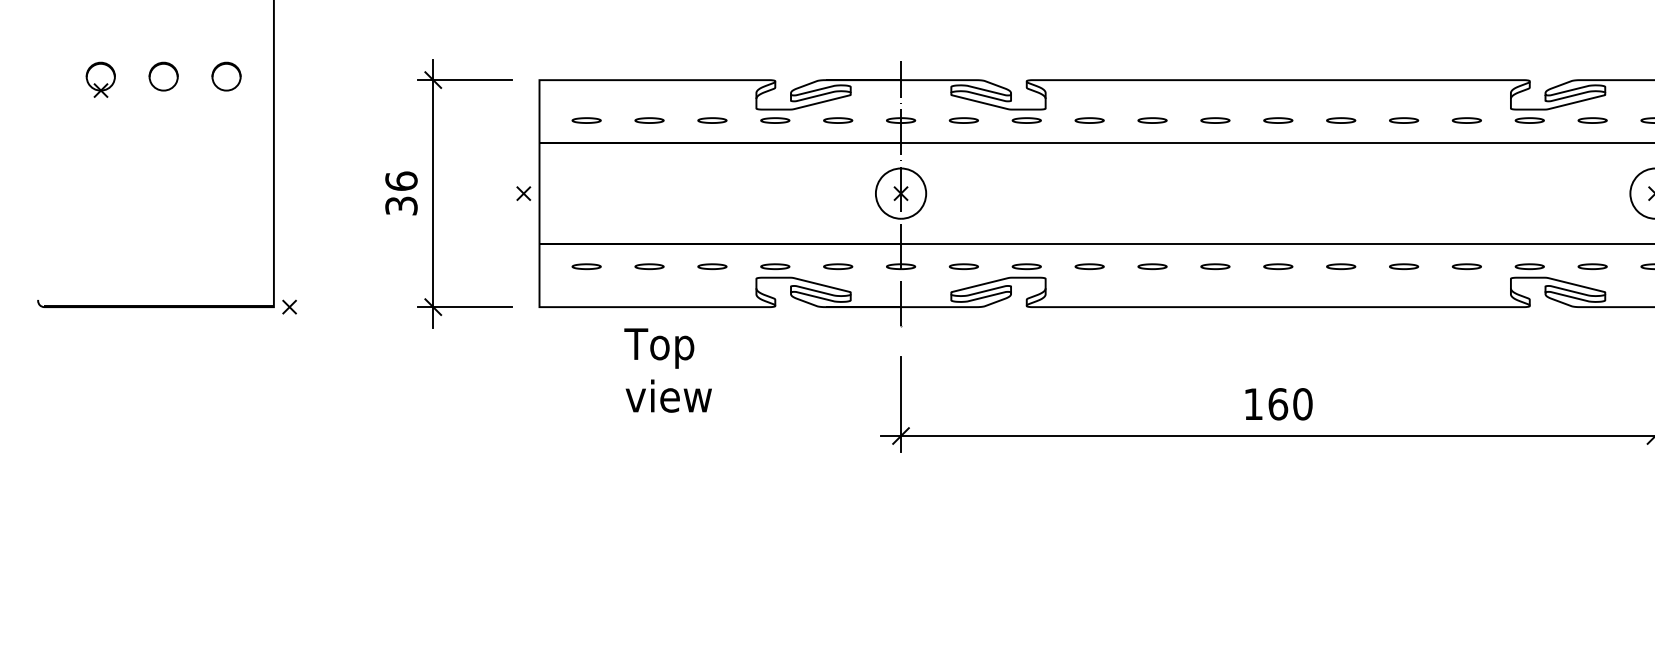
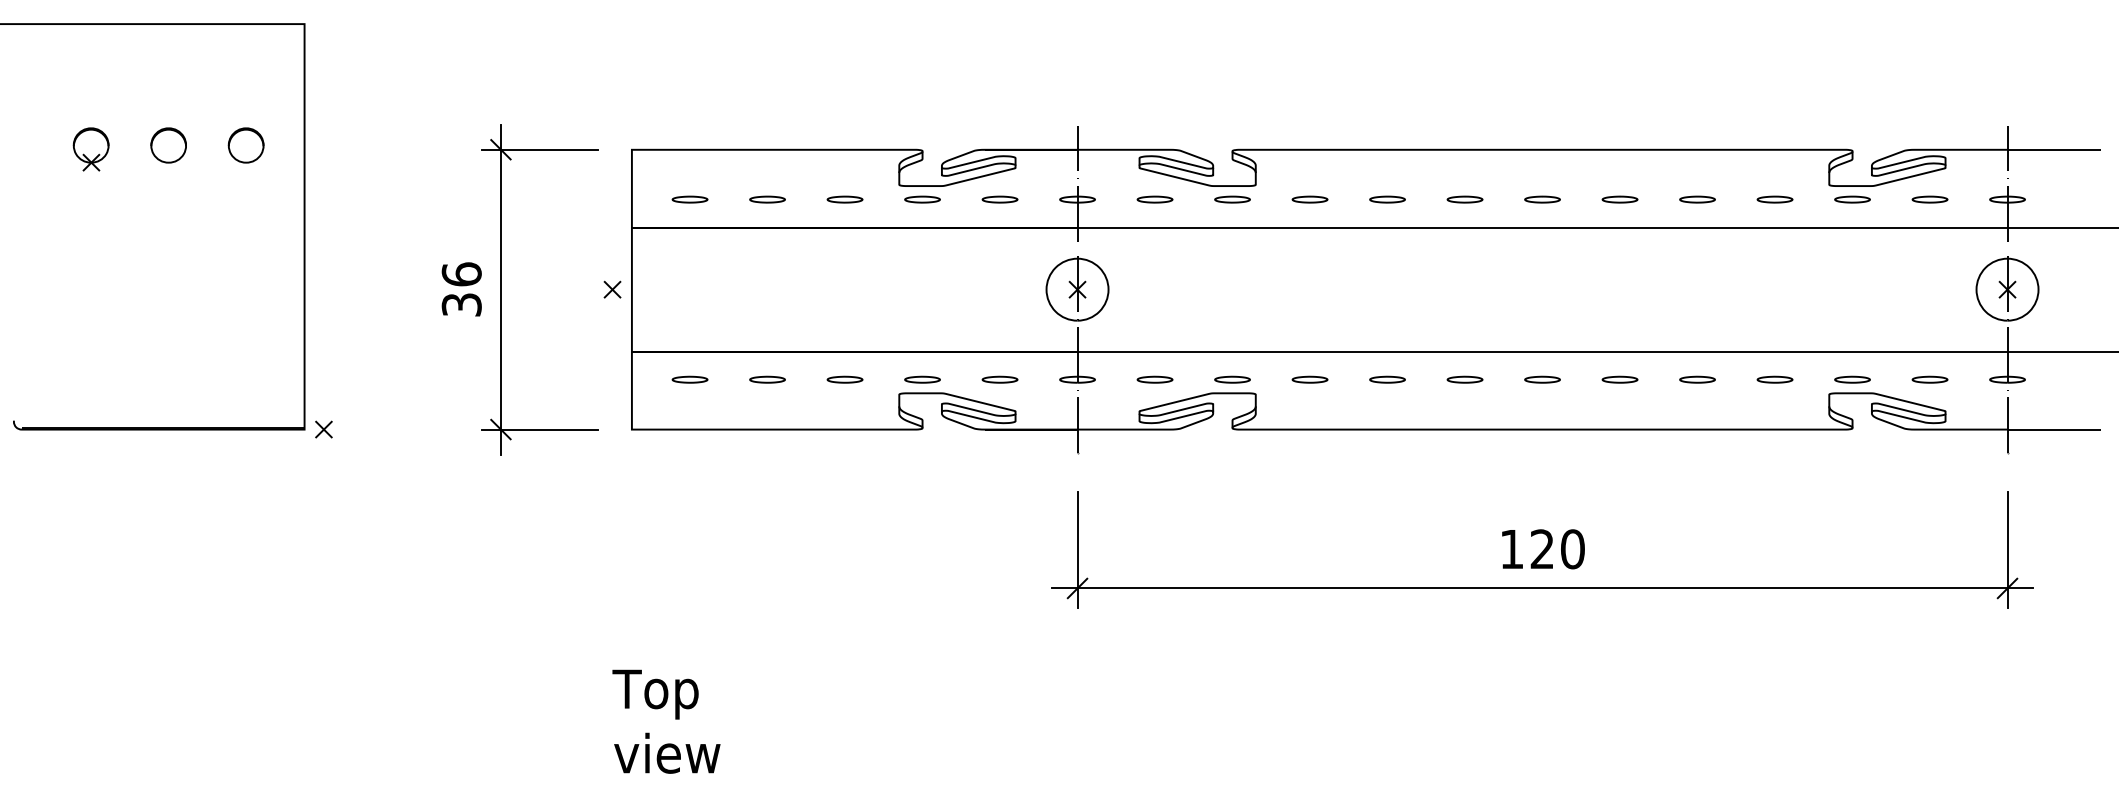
text: (668, 370) -> (666, 721), moved
text: (1278, 404) -> (1542, 549), 160 -> 120

